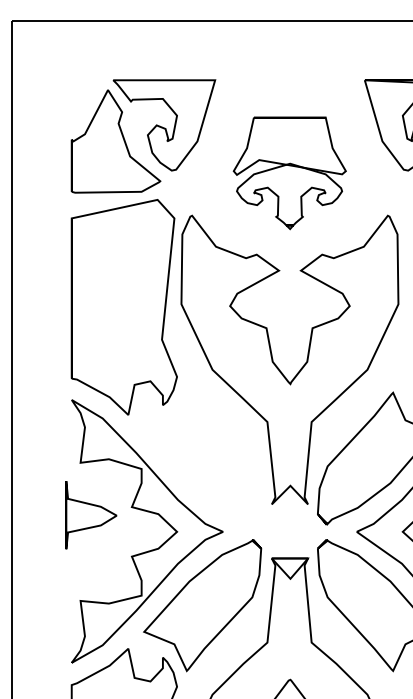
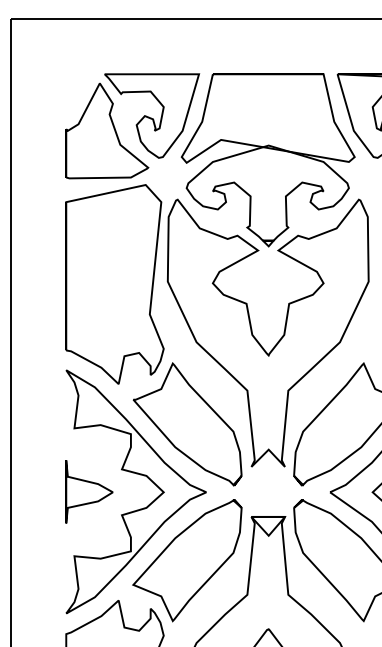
part: (289, 173) -> (267, 160), size x1.67
part: (202, 458) -> (187, 424), added
part: (91, 514) -> (89, 491), moved

